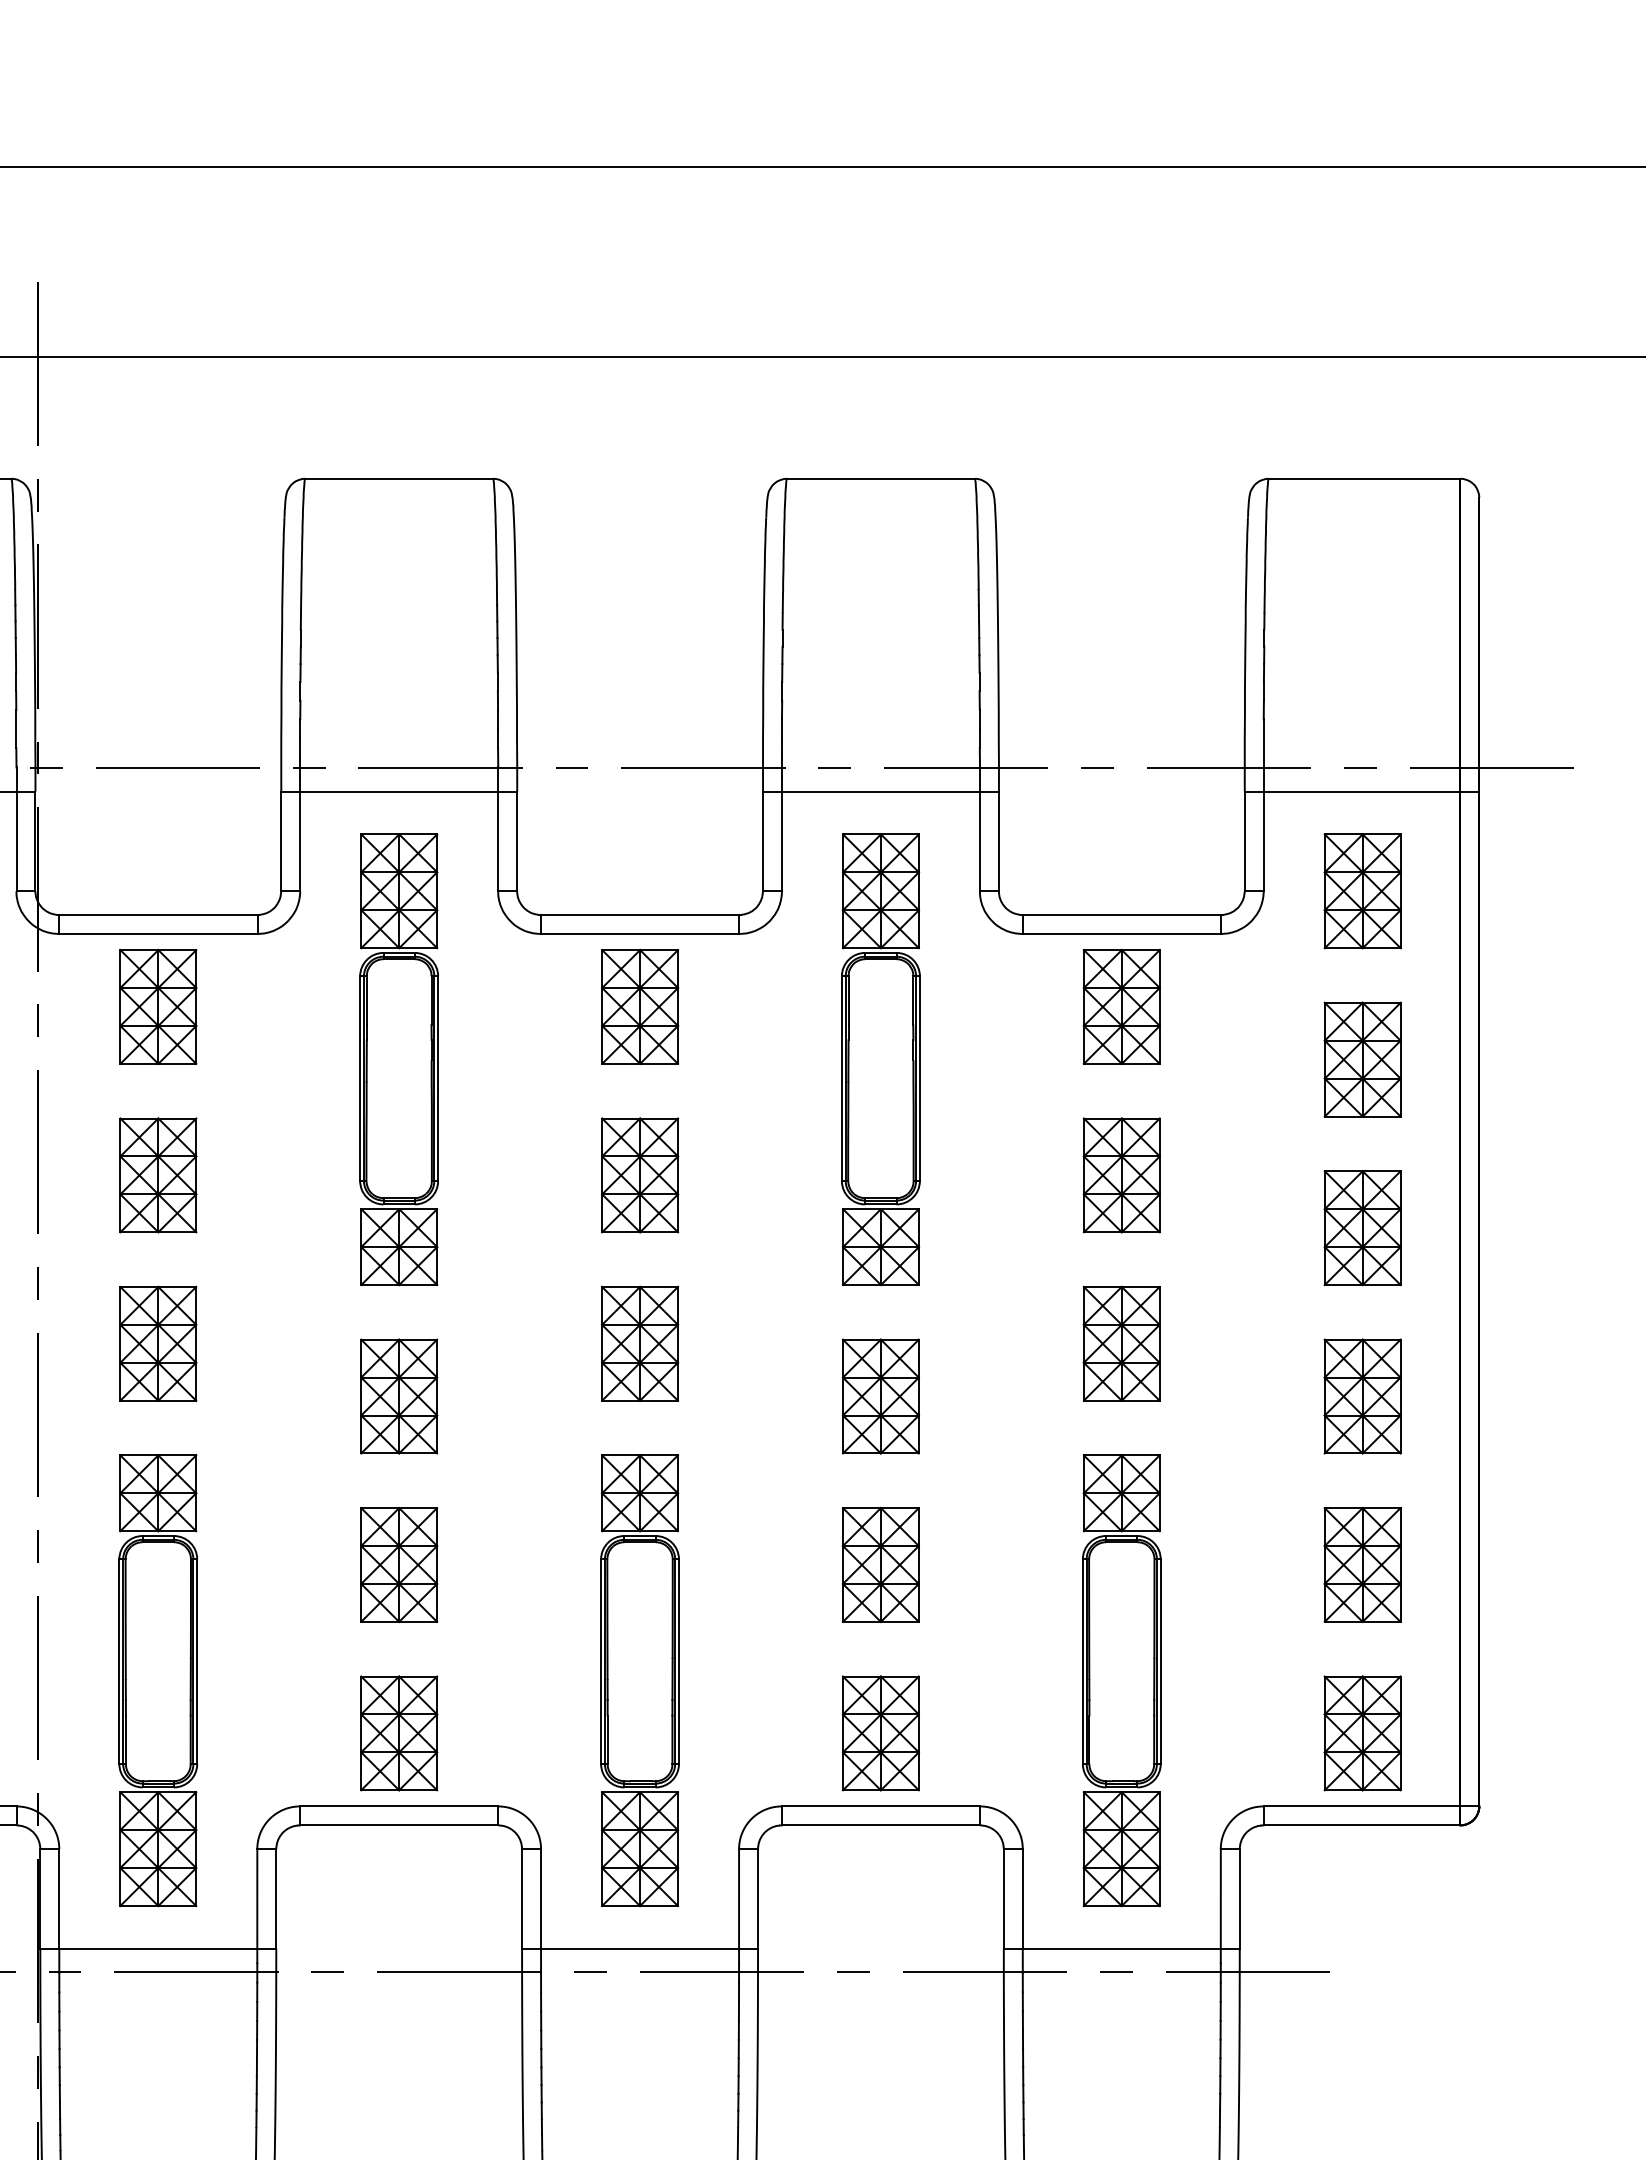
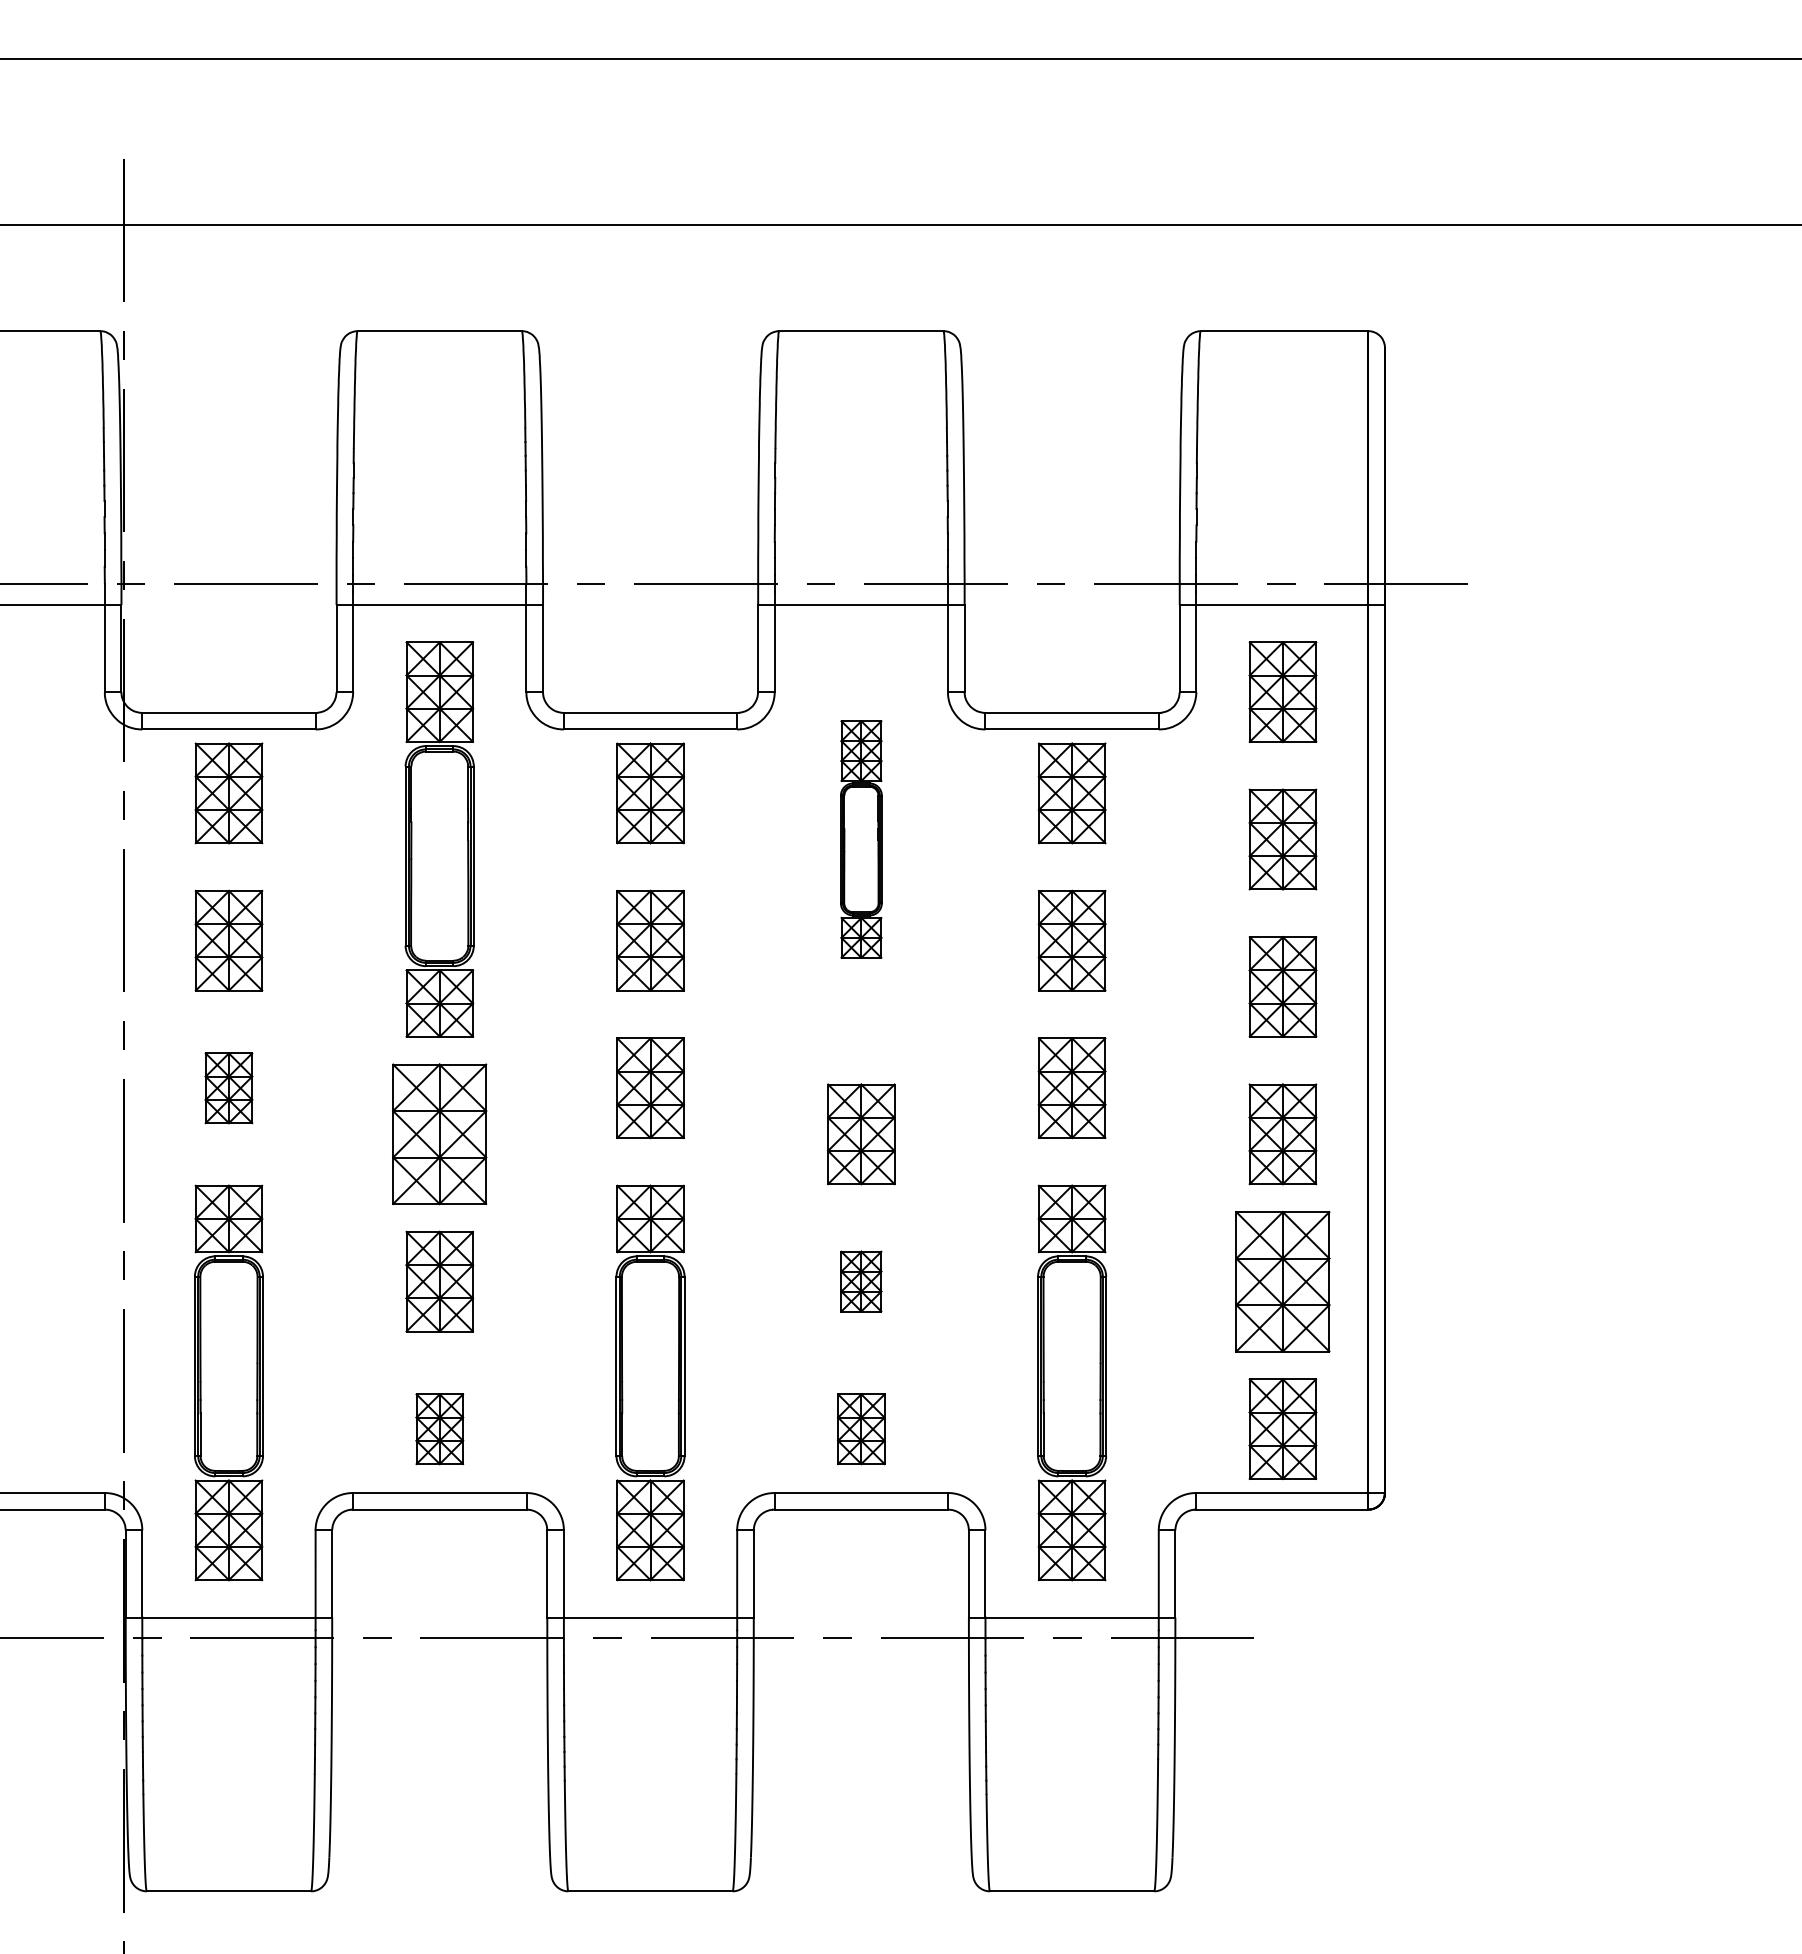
part: (881, 1059) -> (861, 839), size x0.6
part: (157, 1344) -> (228, 1088), size x0.7
part: (398, 1396) -> (439, 1134), size x1.4
part: (881, 1564) -> (861, 1281), size x0.6
part: (1362, 1564) -> (1282, 1281), size x1.4
part: (398, 1733) -> (439, 1429), size x0.7
part: (881, 1733) -> (861, 1429), size x0.7

